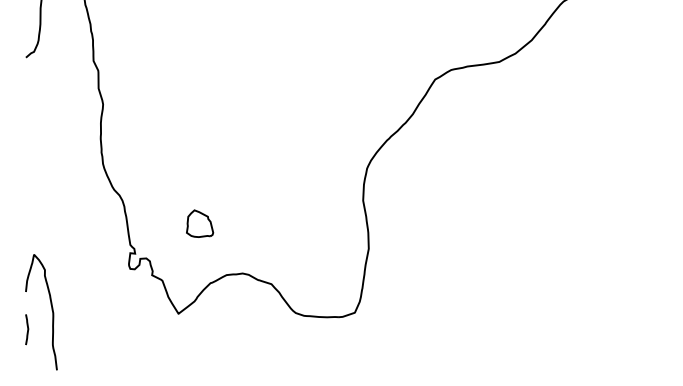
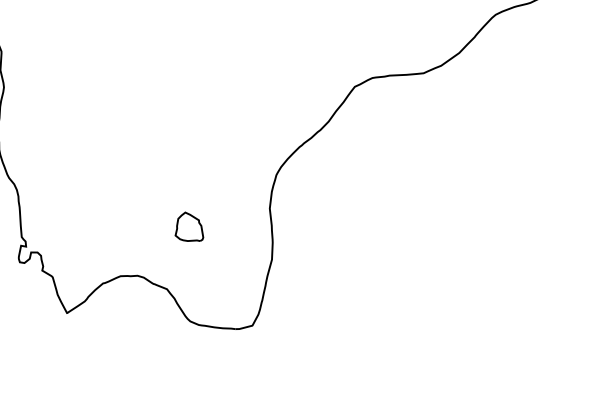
part: (200, 223) -> (190, 226), moved

